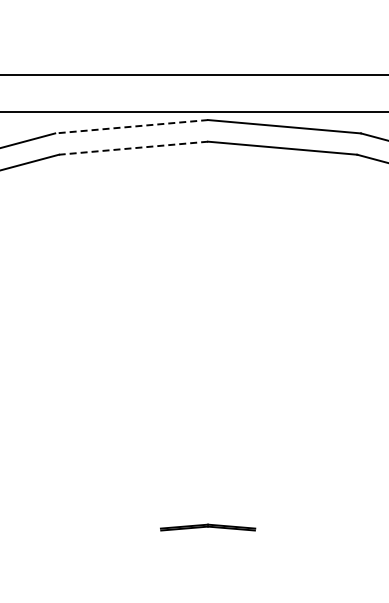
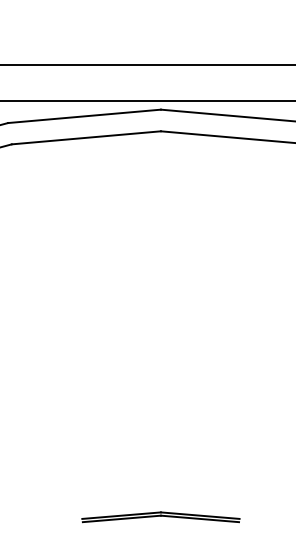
line: (131, 126) -> (84, 116), dashed -> solid
line: (133, 148) -> (86, 138), dashed -> solid
part: (207, 527) -> (160, 517), size x1.67

